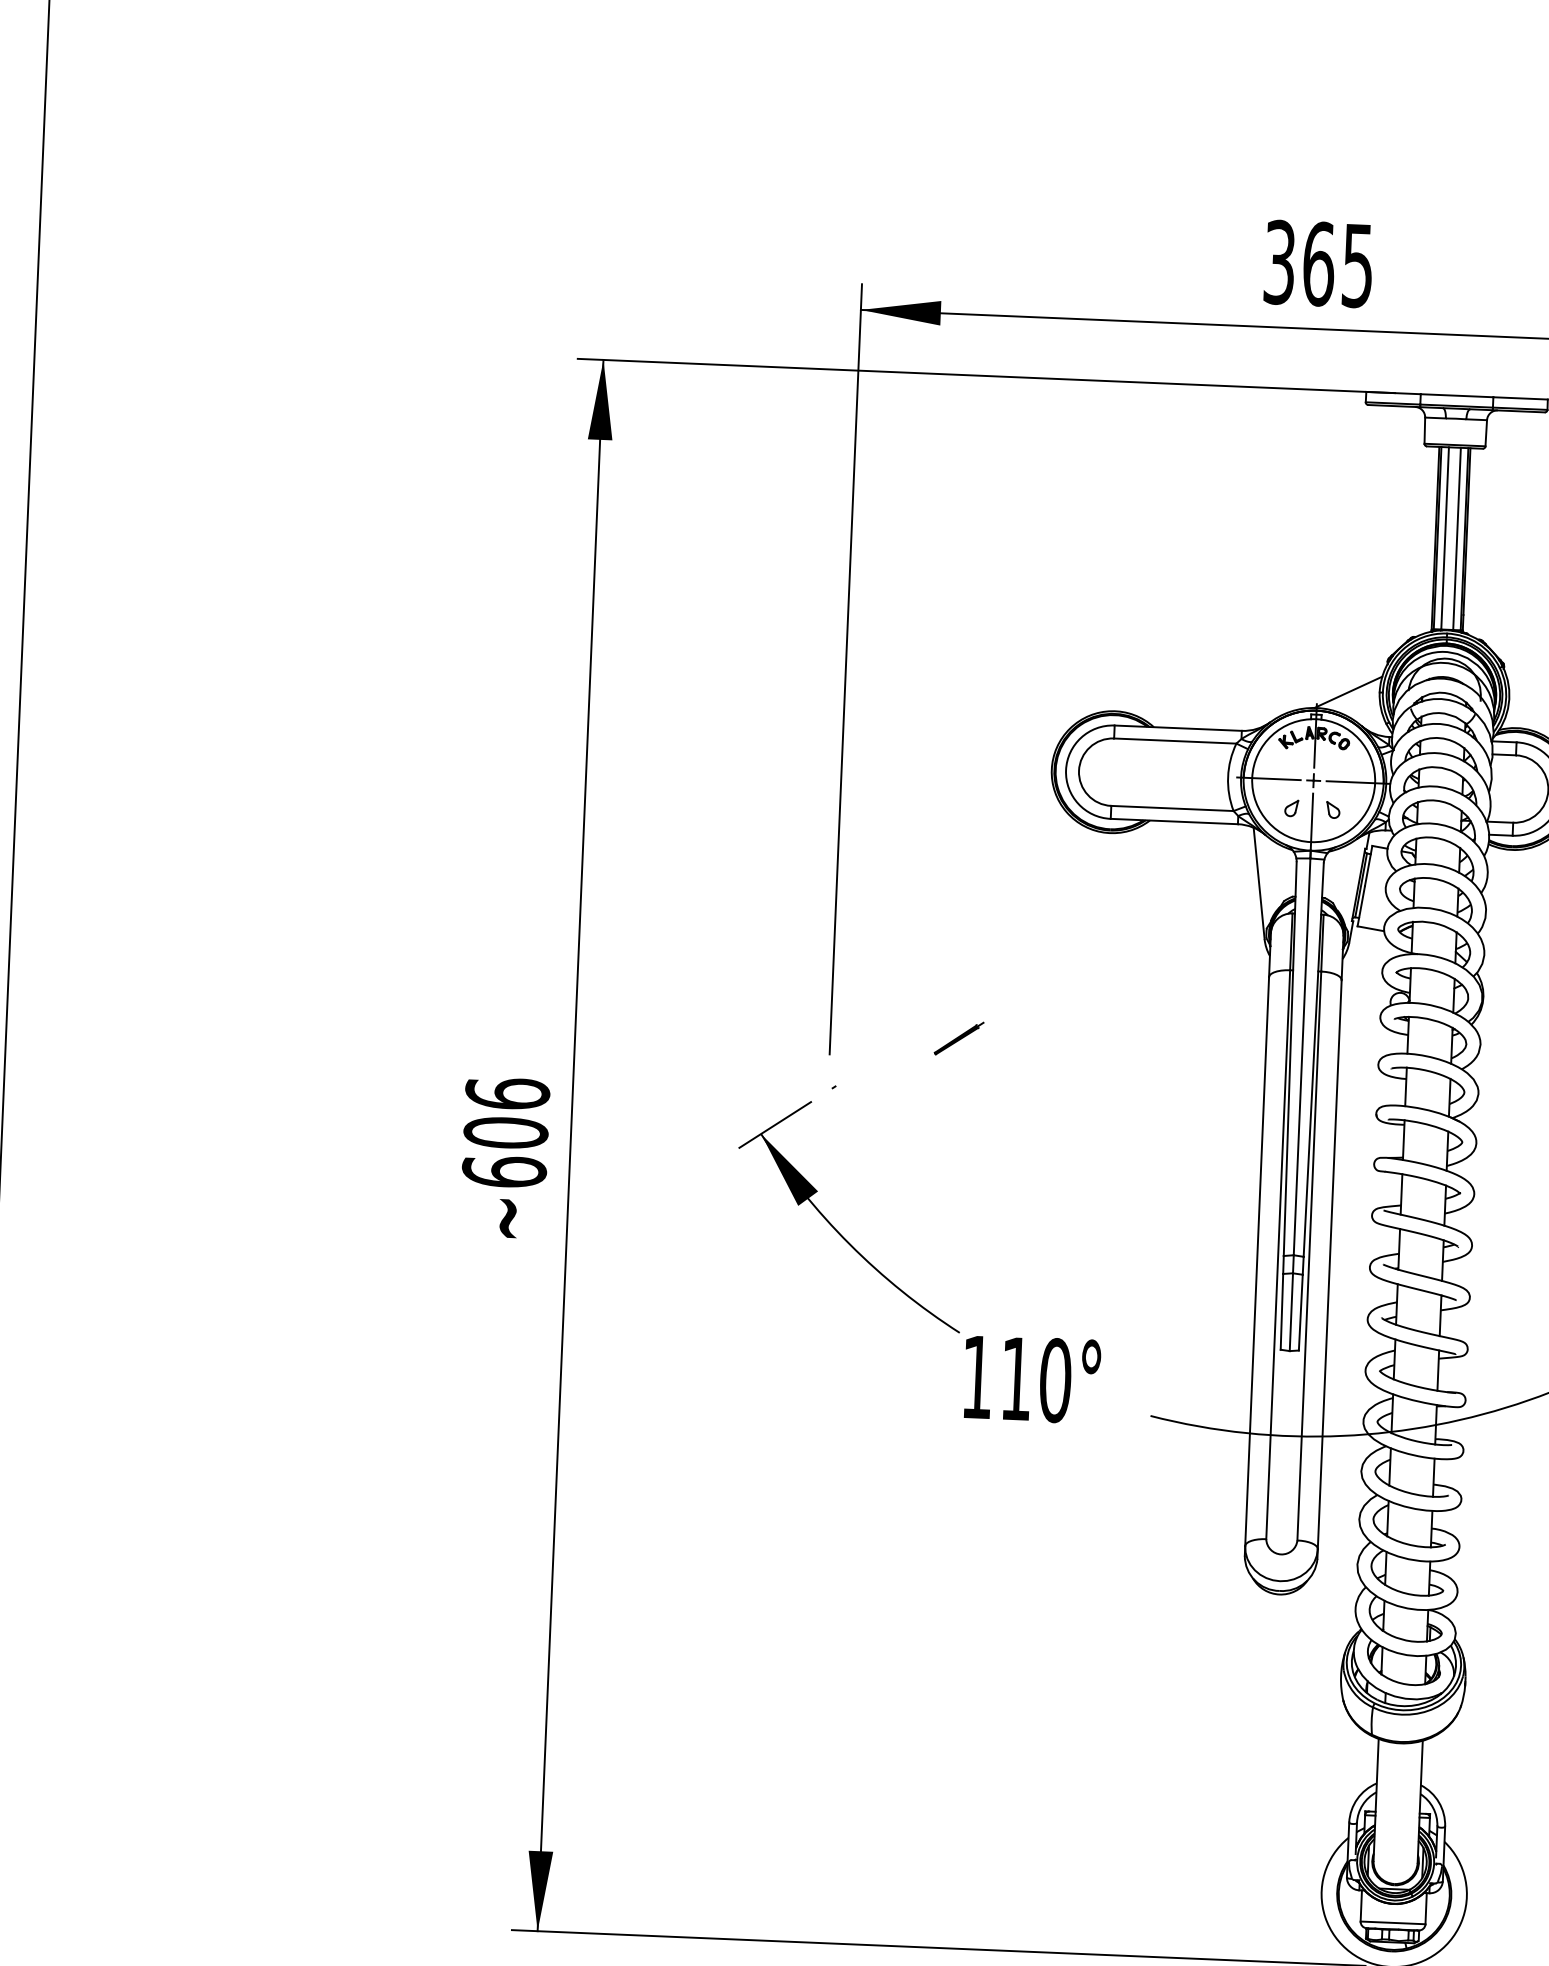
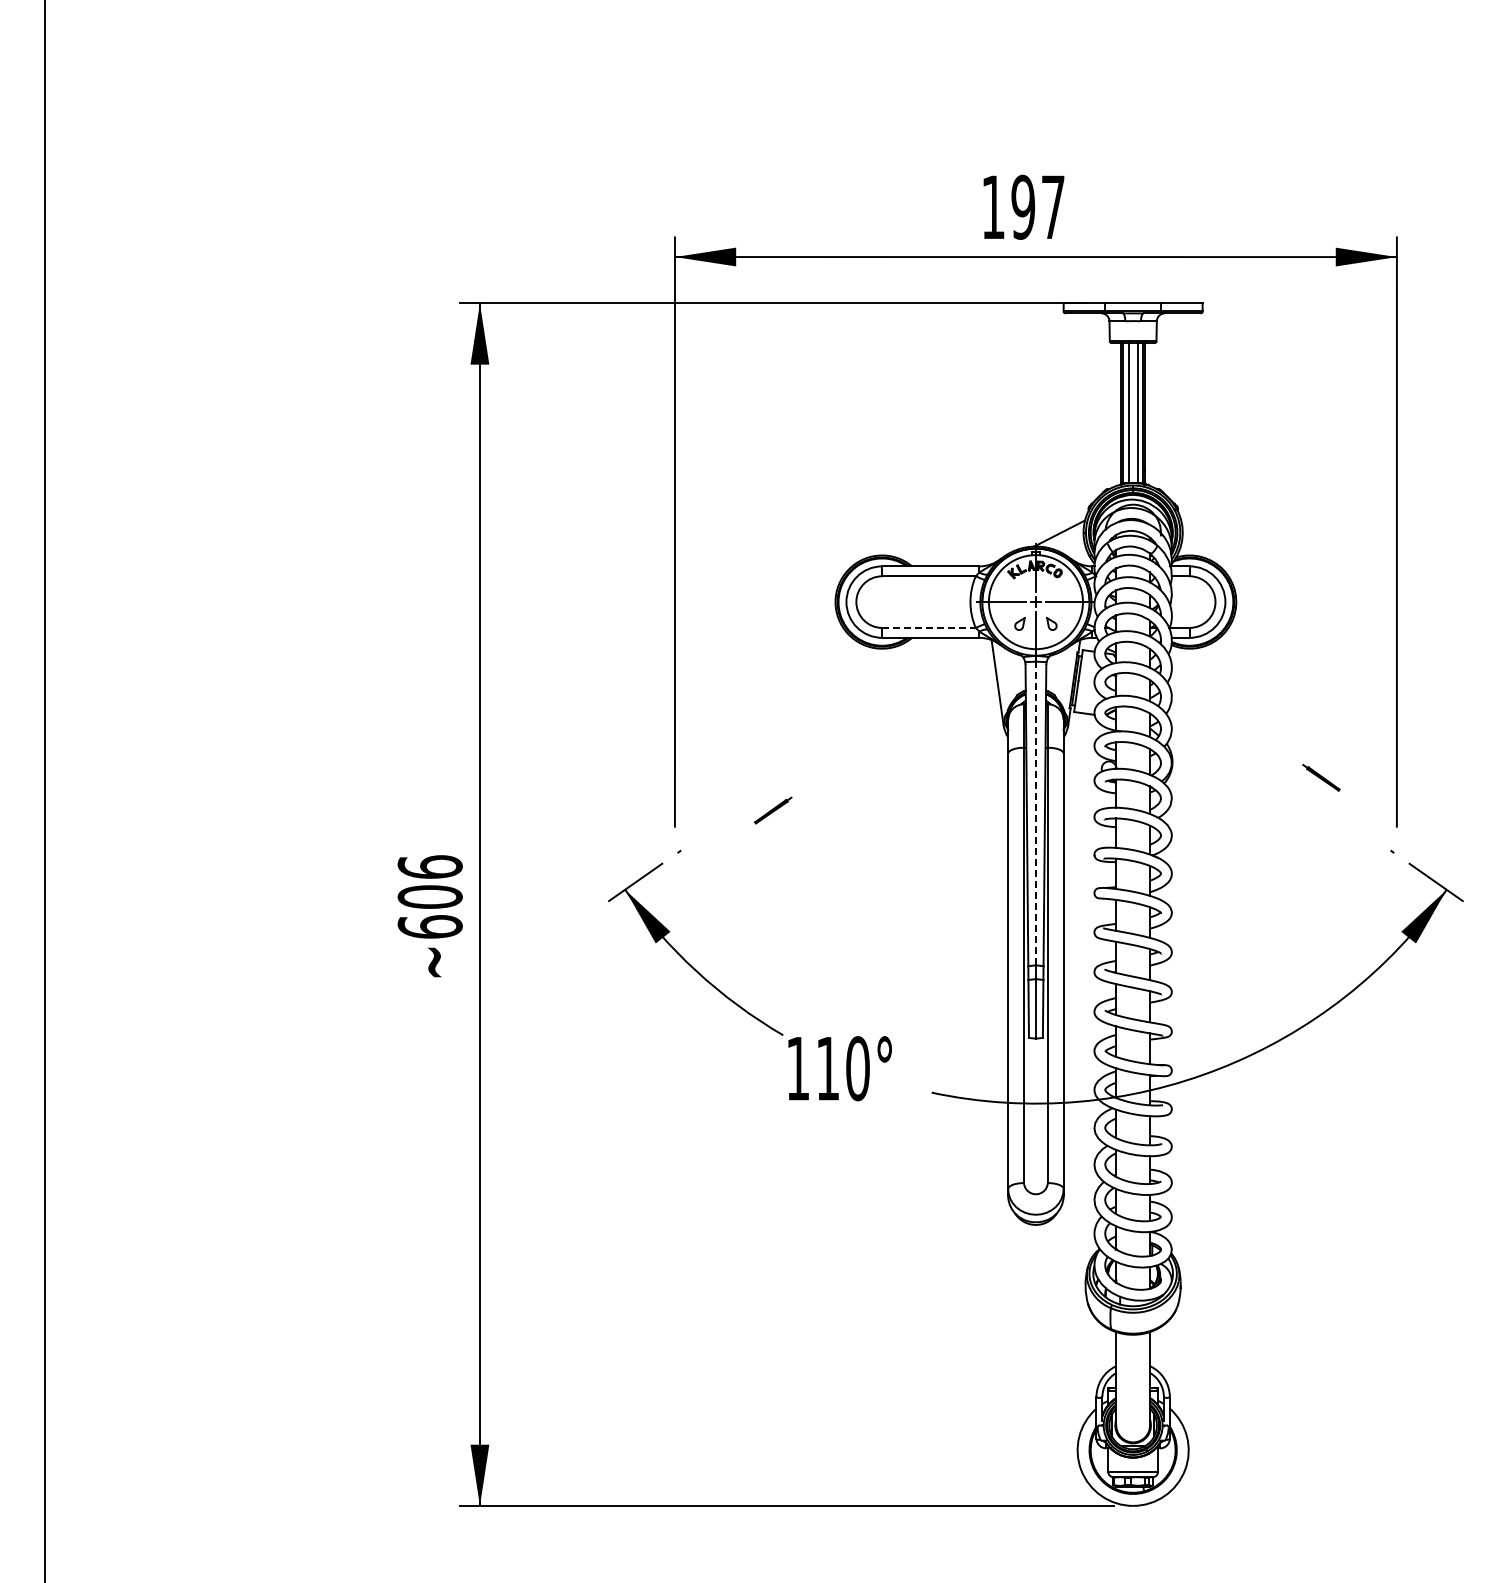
text: (1319, 262) -> (1023, 206), 365 -> 197
line: (1171, 807) -> (928, 627), solid -> dashed
line: (1301, 1056) -> (1035, 813), solid -> dashed

